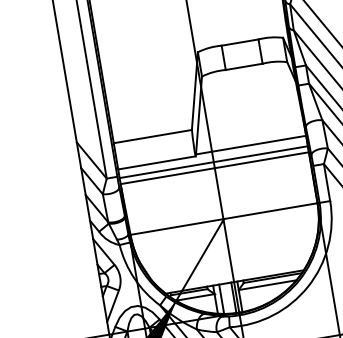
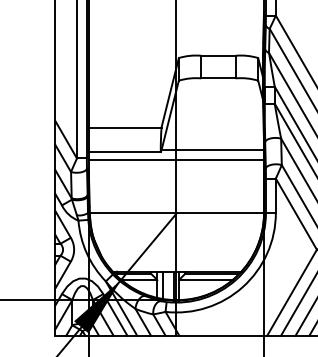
line: (214, 168) -> (176, 165), removed

